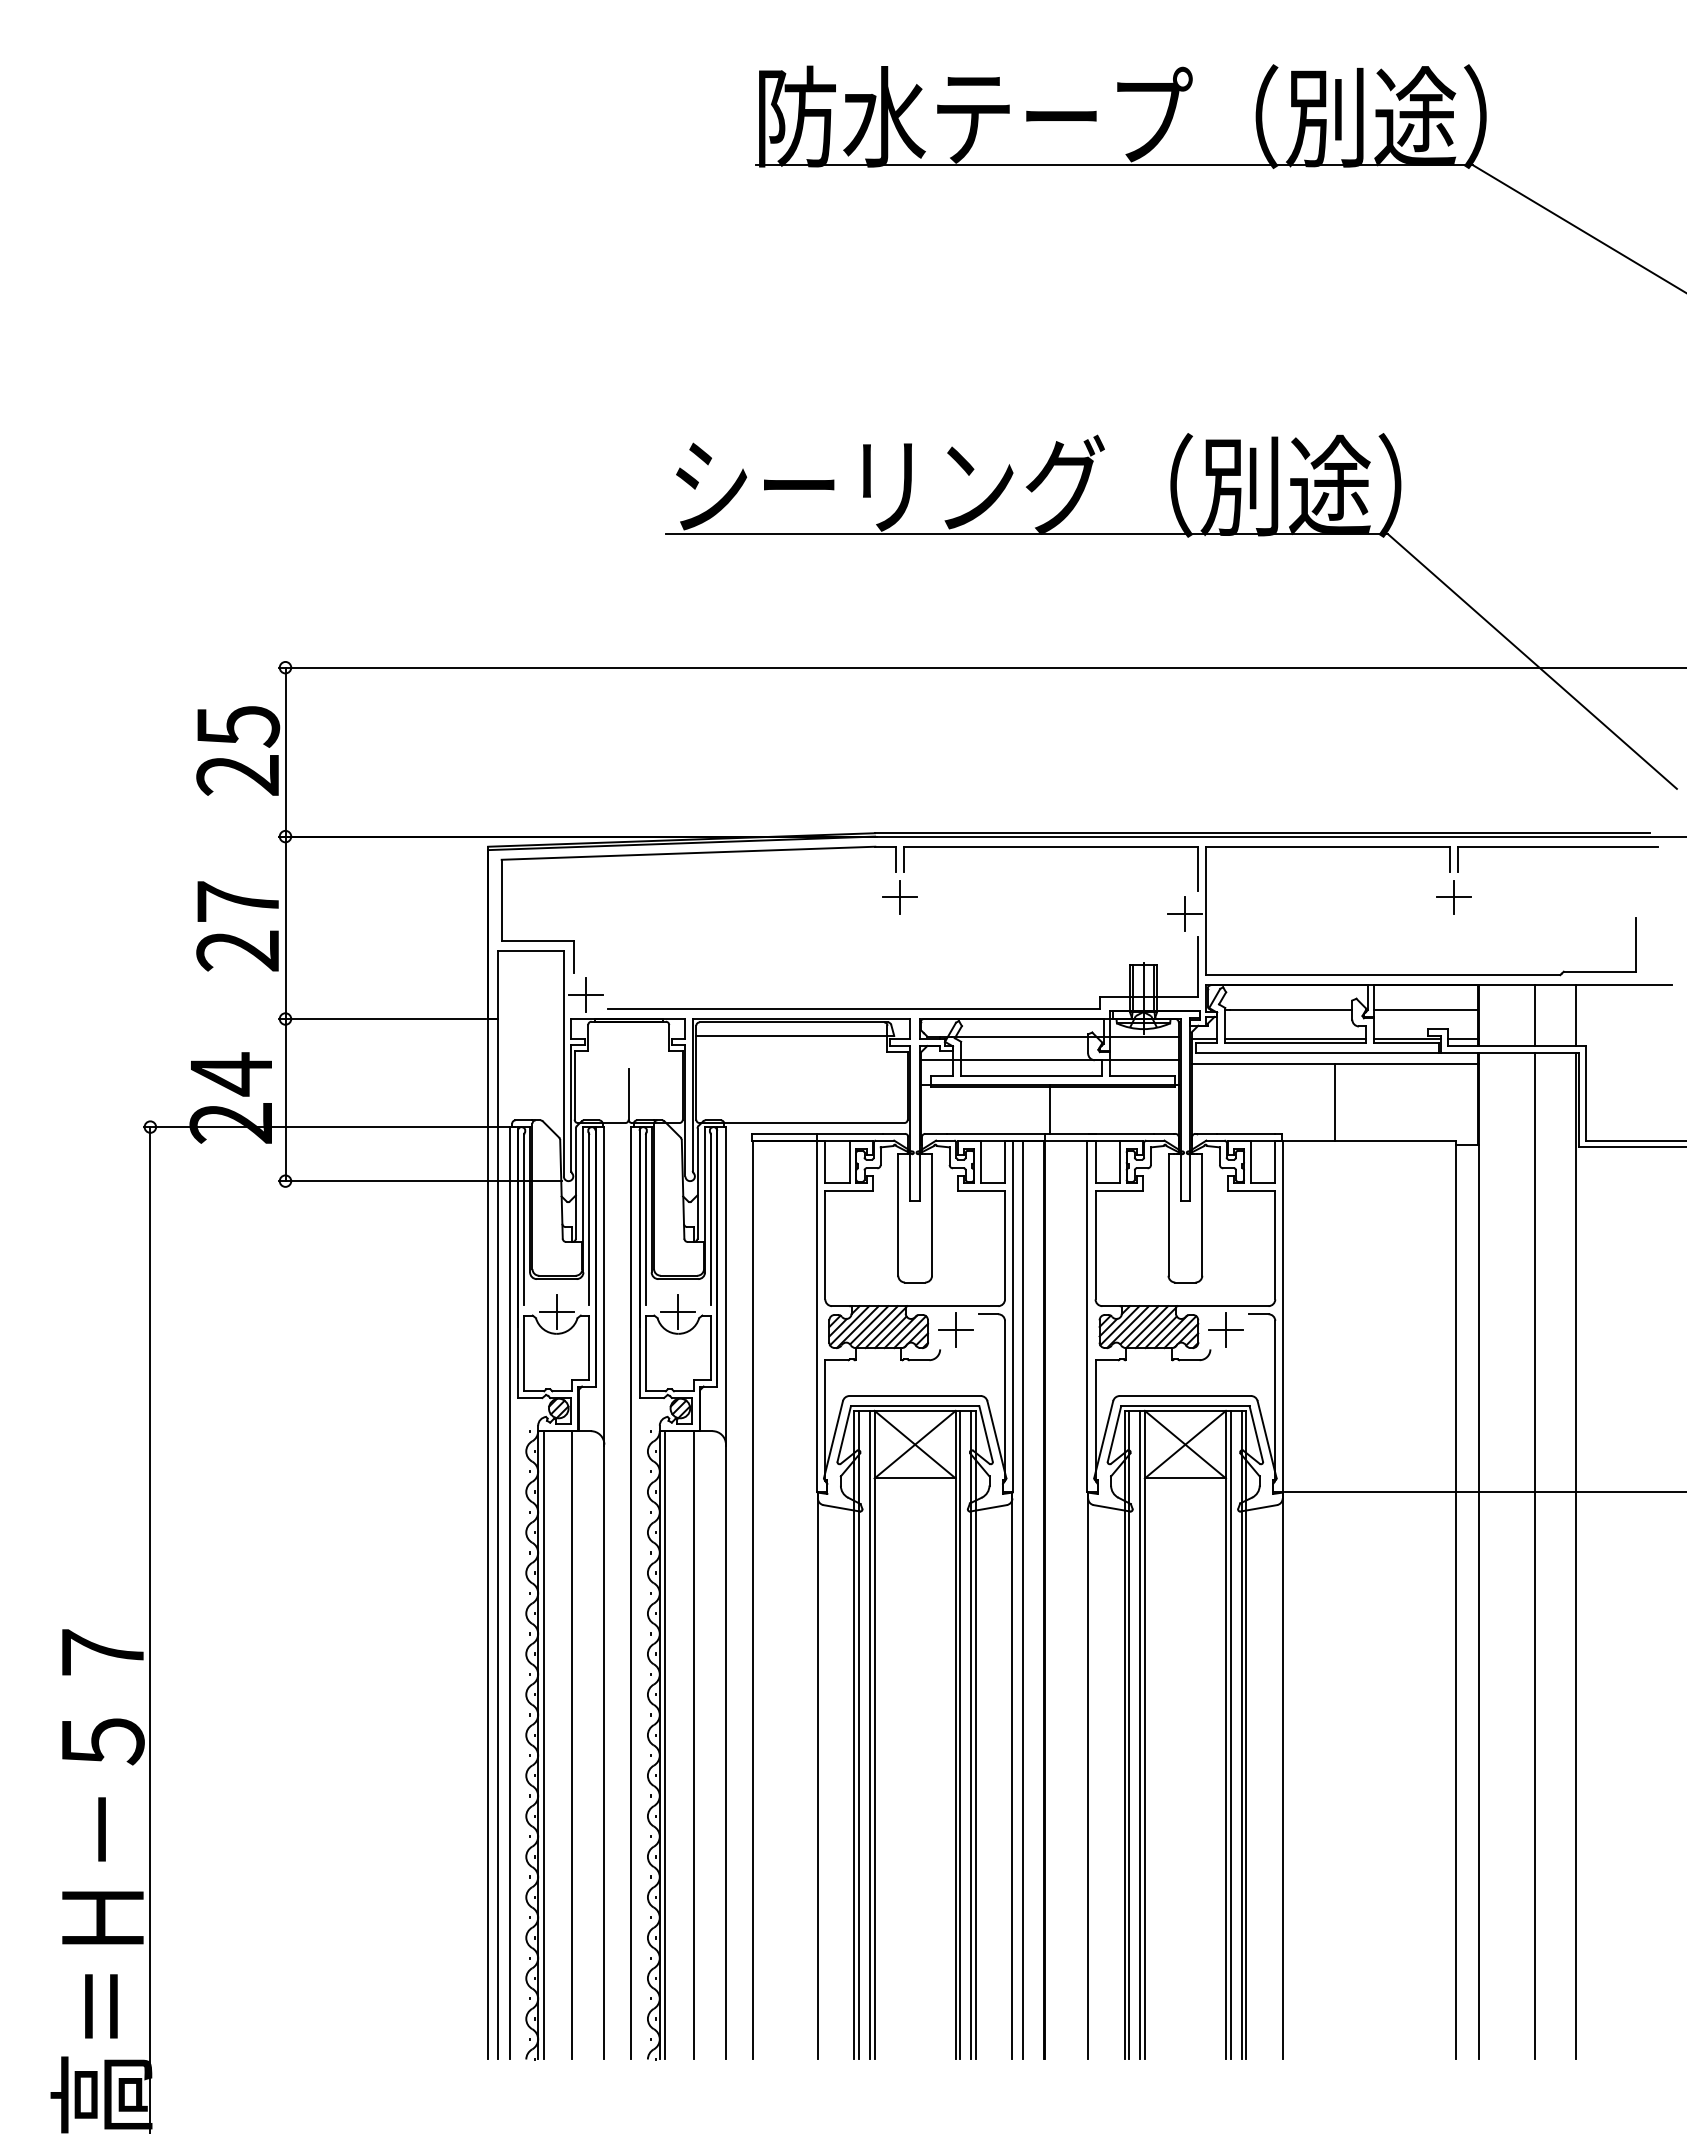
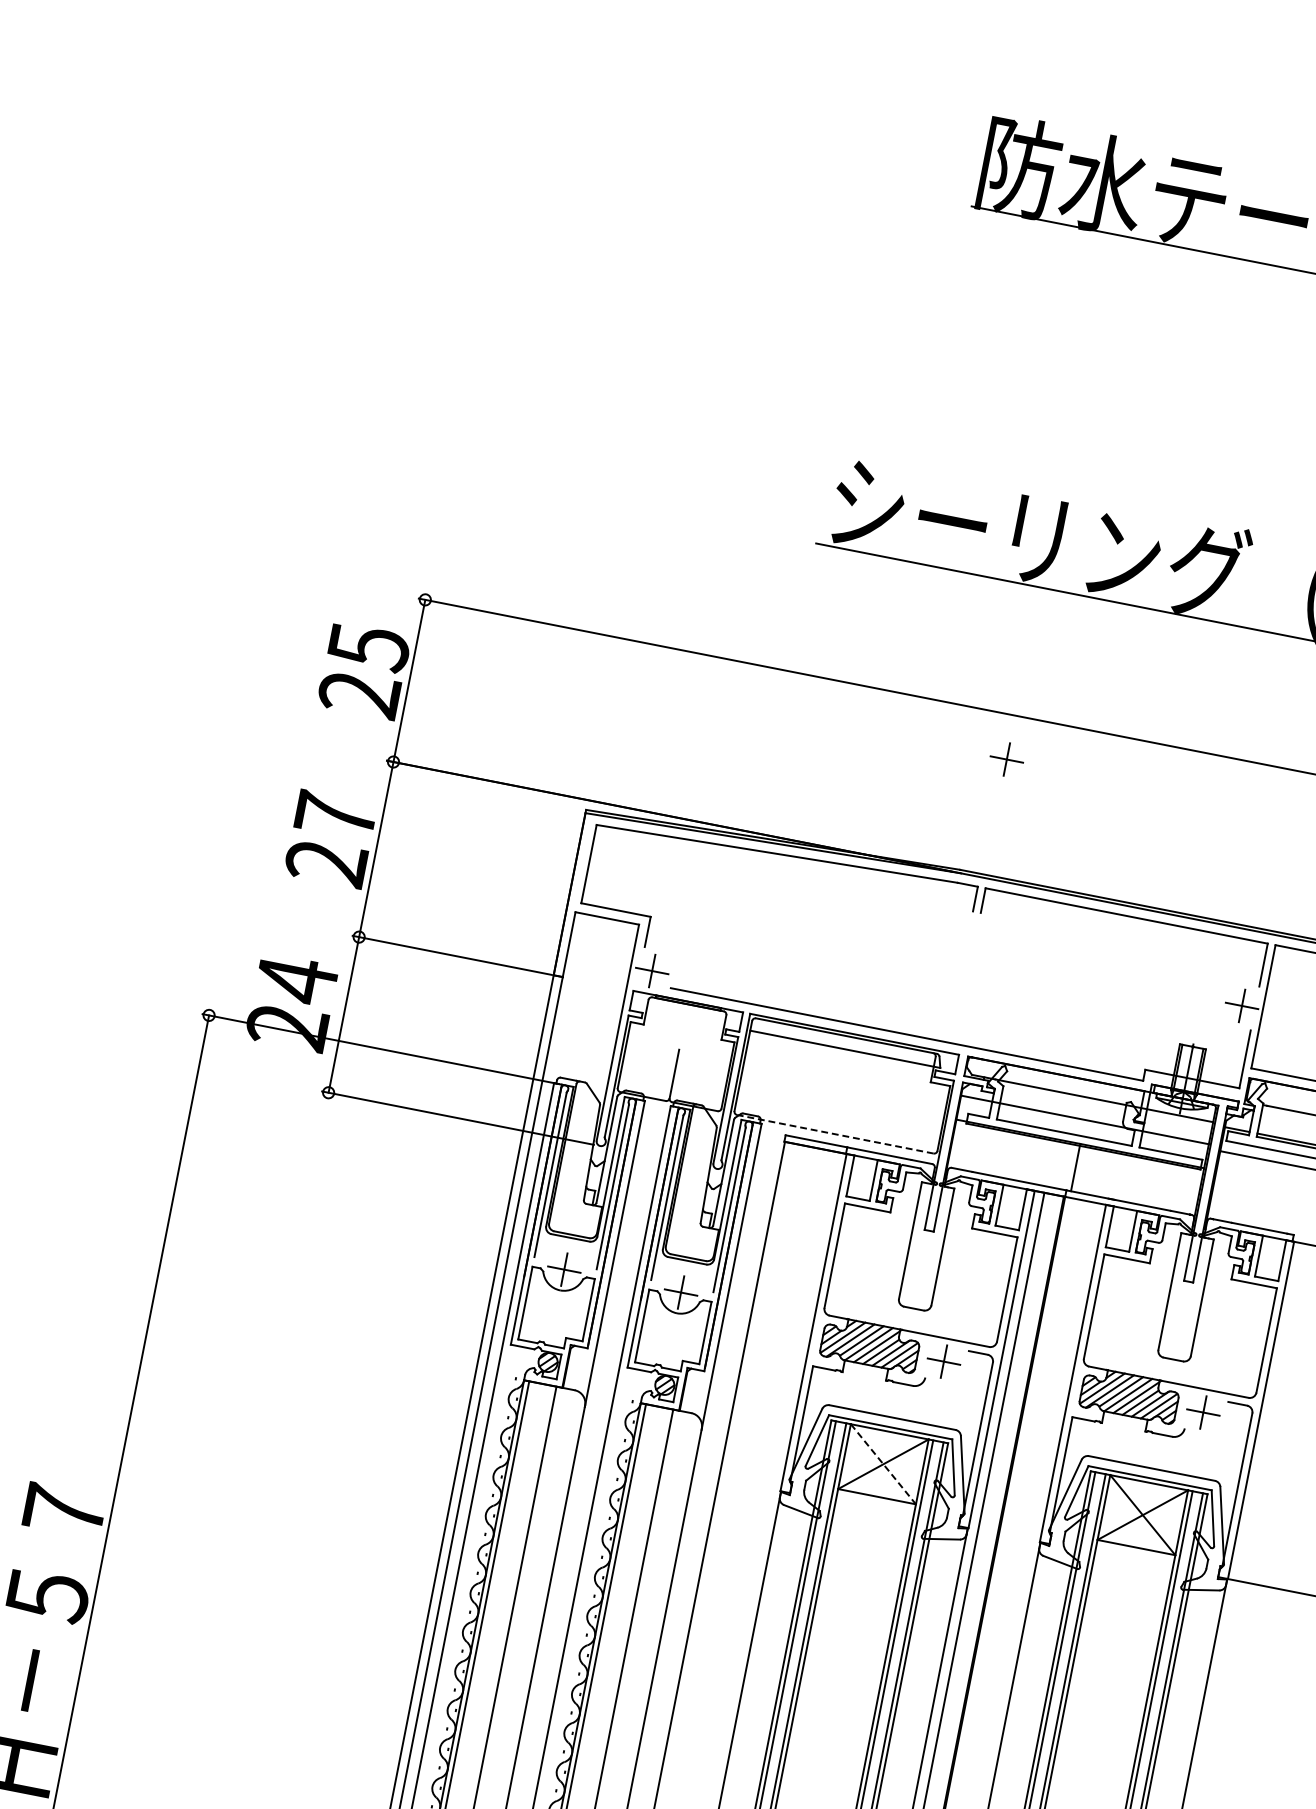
part: (899, 897) -> (1006, 759), moved
line: (801, 1123) -> (834, 1134), solid -> dashed
line: (915, 1444) -> (883, 1464), solid -> dashed

